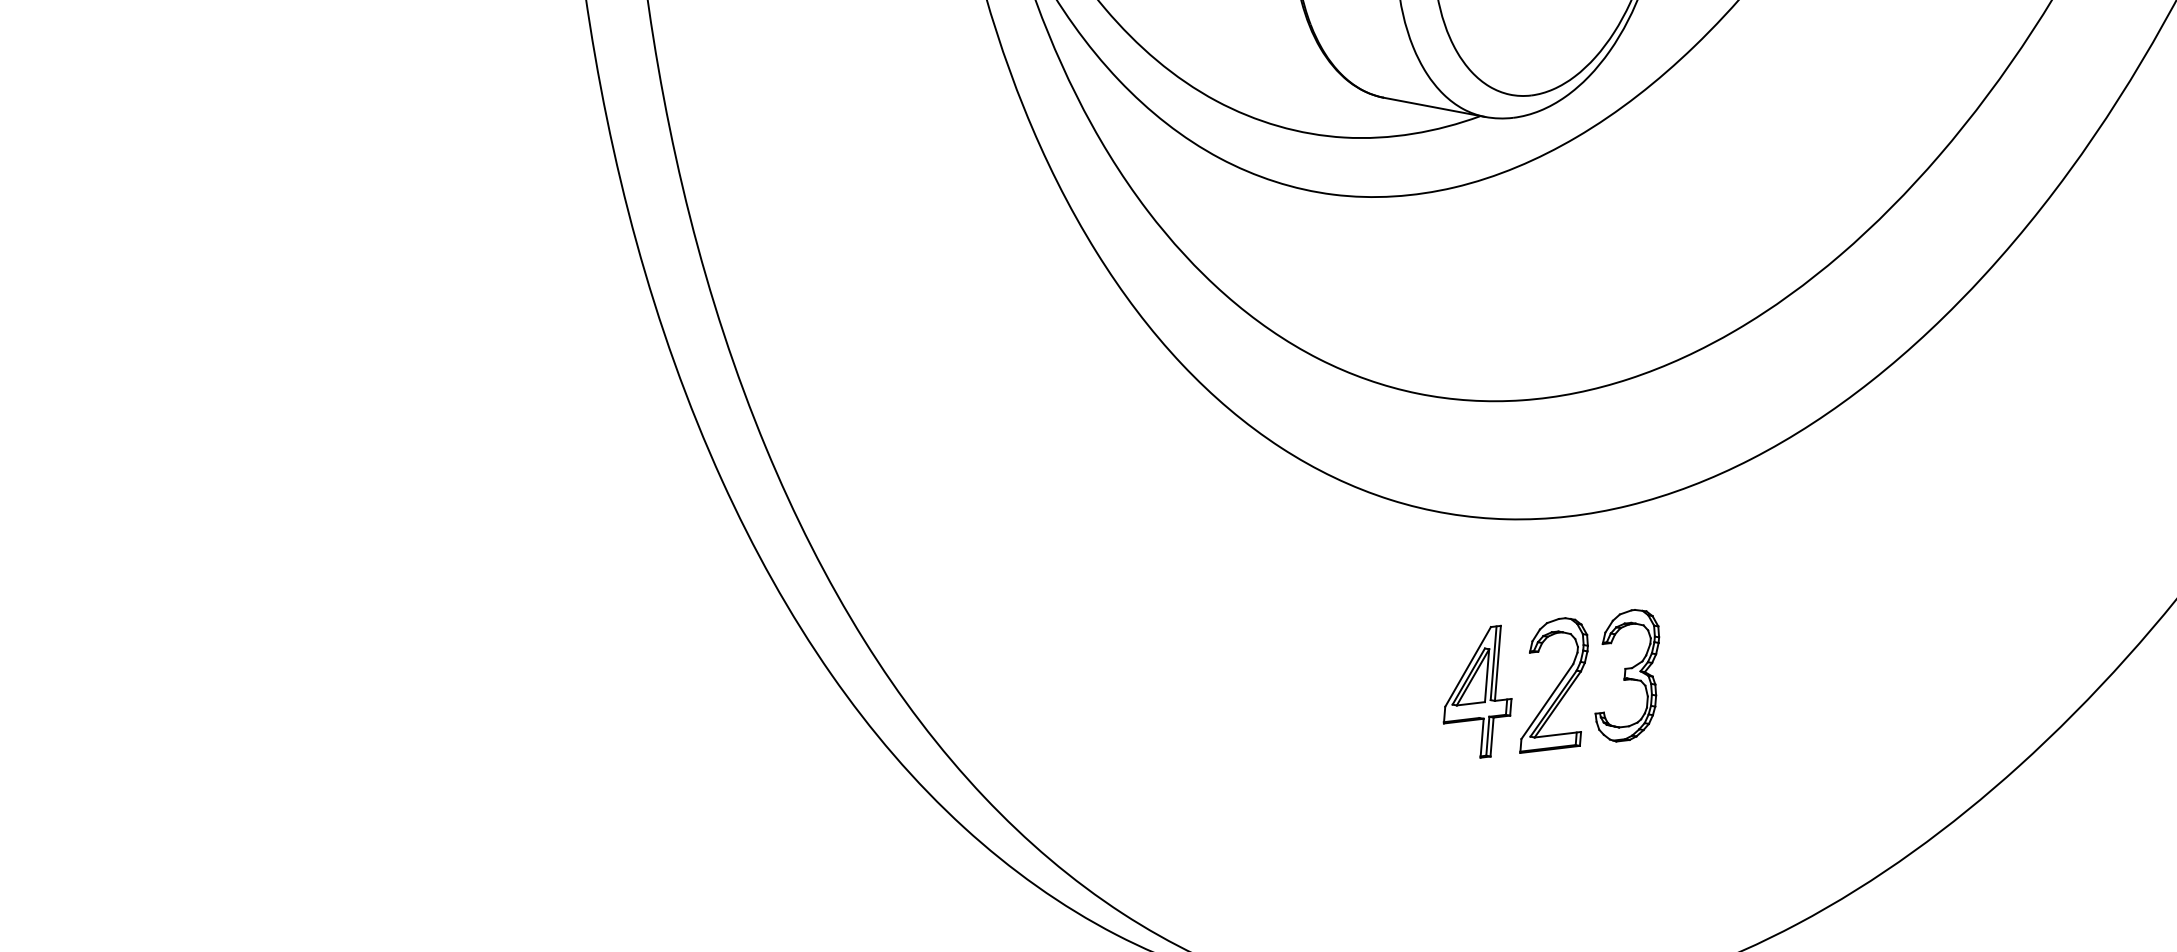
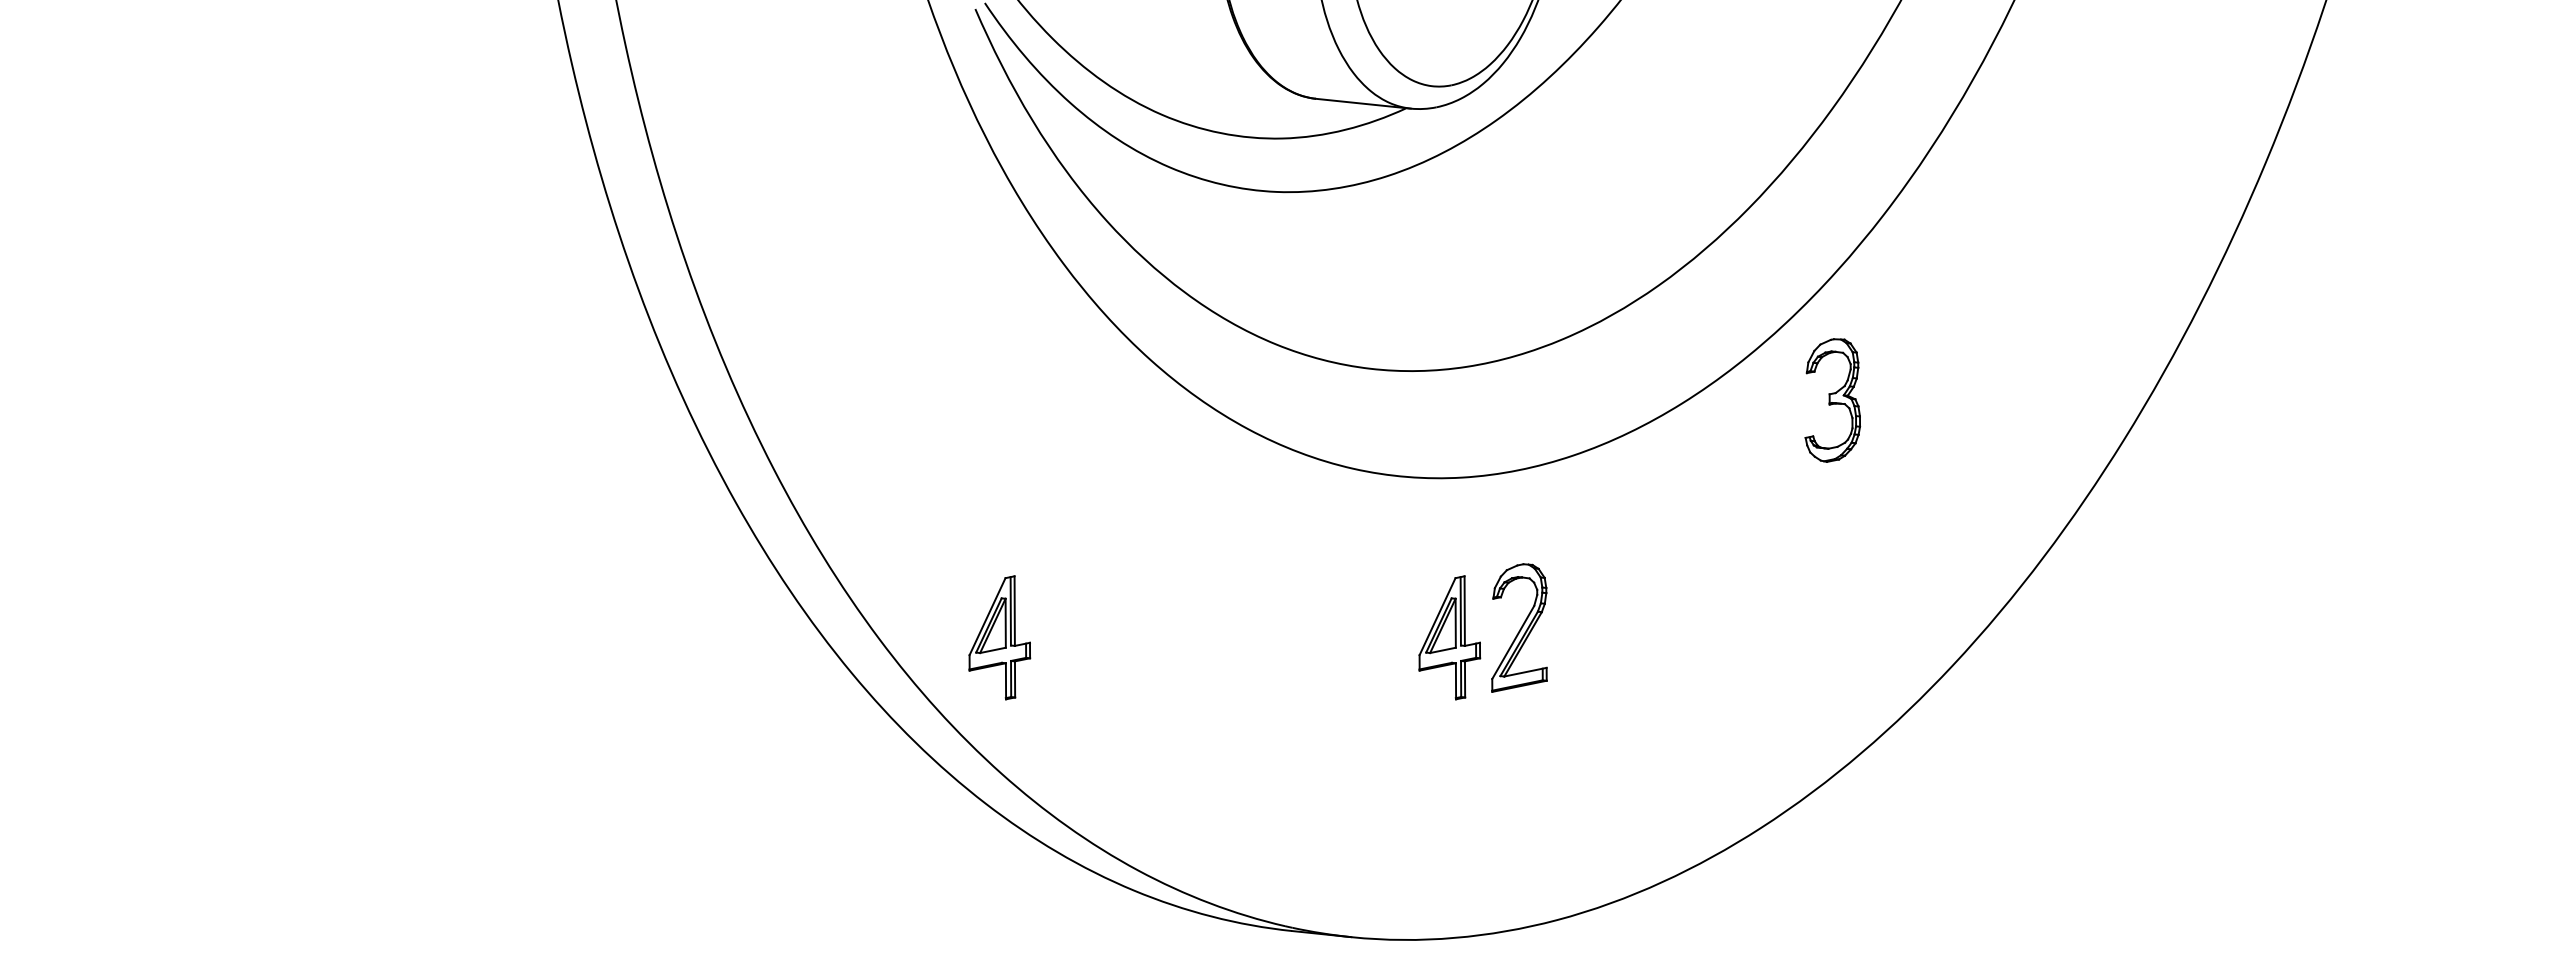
part: (994, 649) -> (999, 637), added
part: (1627, 675) -> (1832, 400), moved

